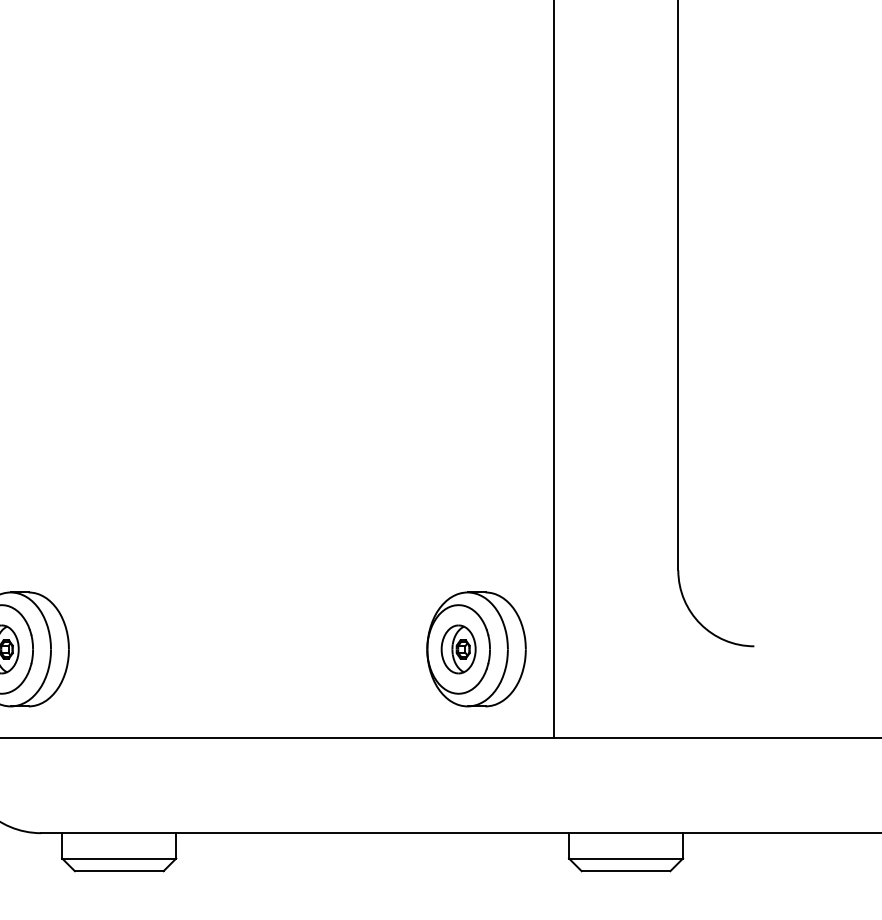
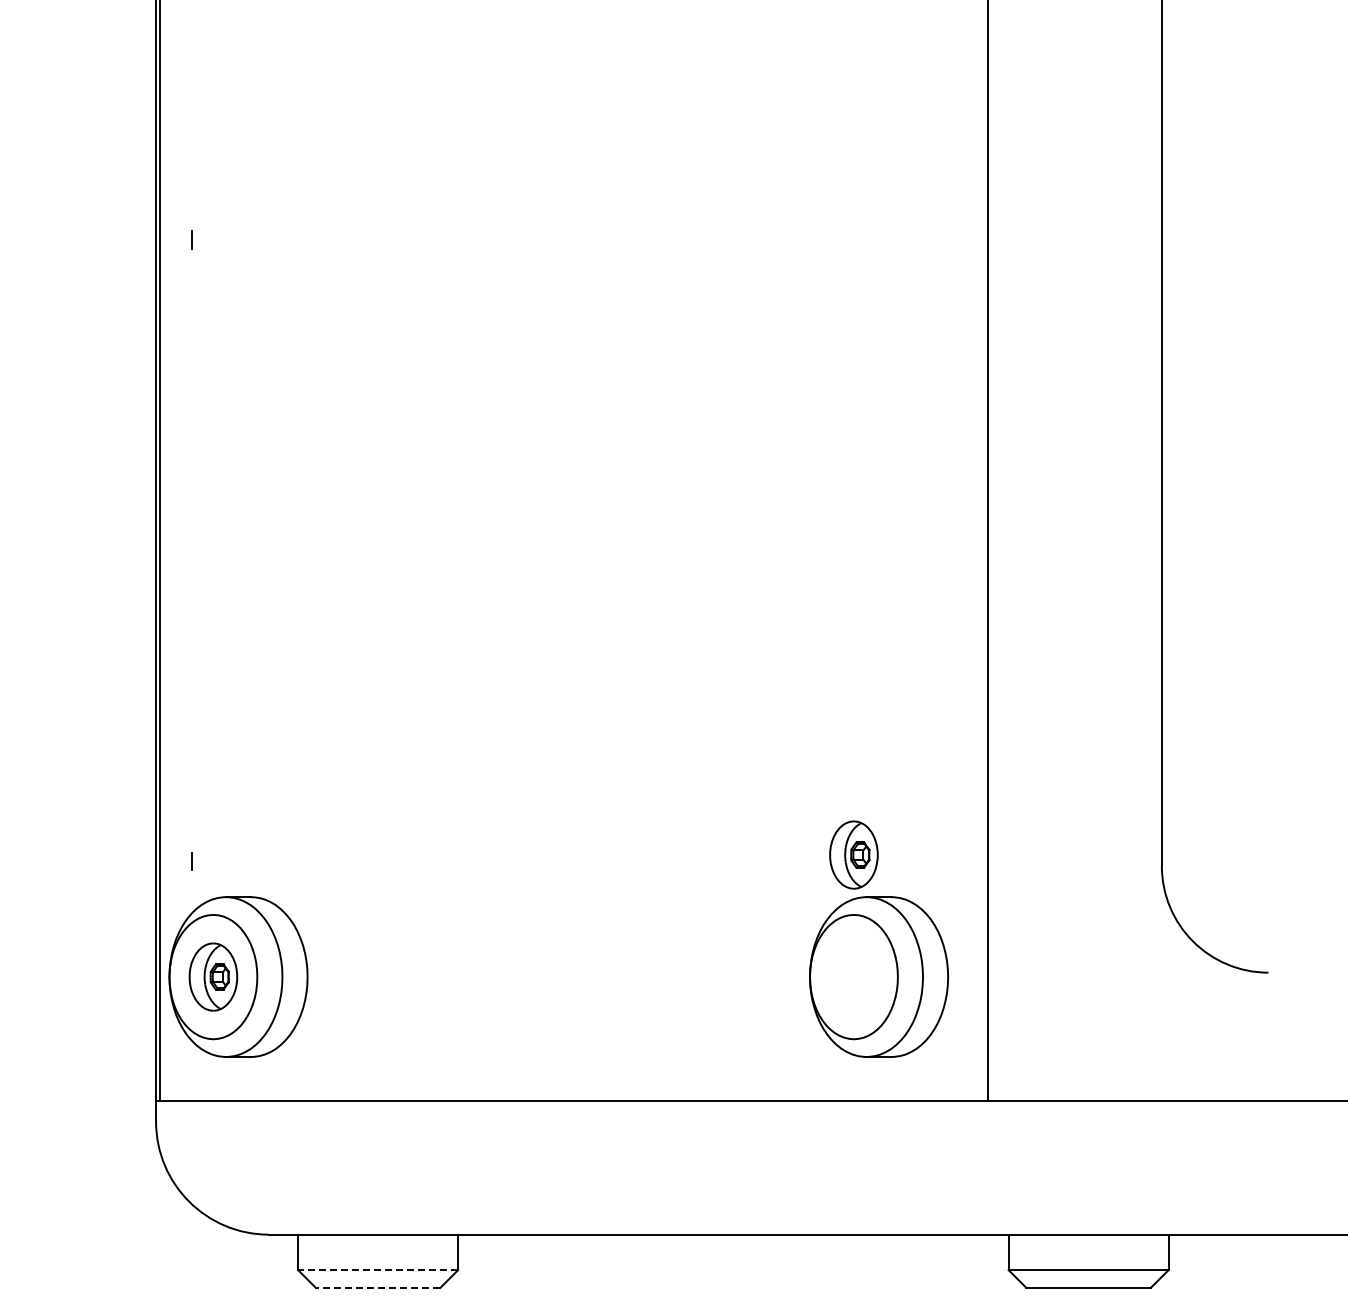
part: (458, 649) -> (853, 854), moved
line: (119, 858) -> (378, 1270), solid -> dashed
line: (118, 870) -> (377, 1287), solid -> dashed

